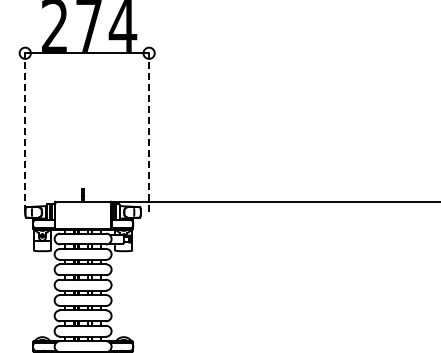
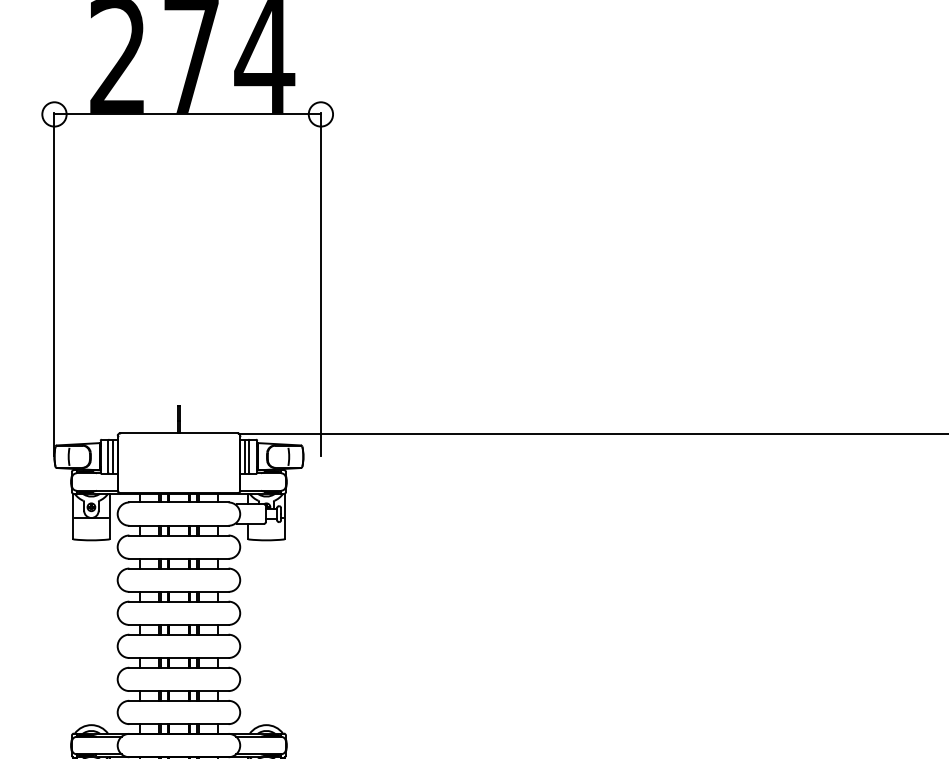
line: (25, 132) -> (54, 284), dashed -> solid
line: (149, 132) -> (321, 284), dashed -> solid

